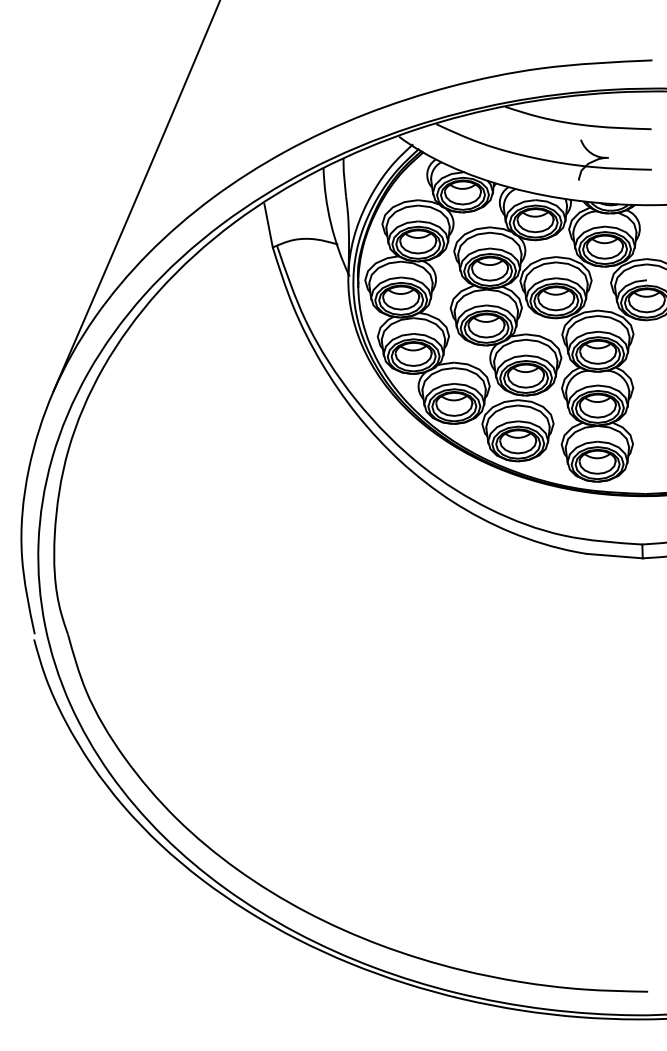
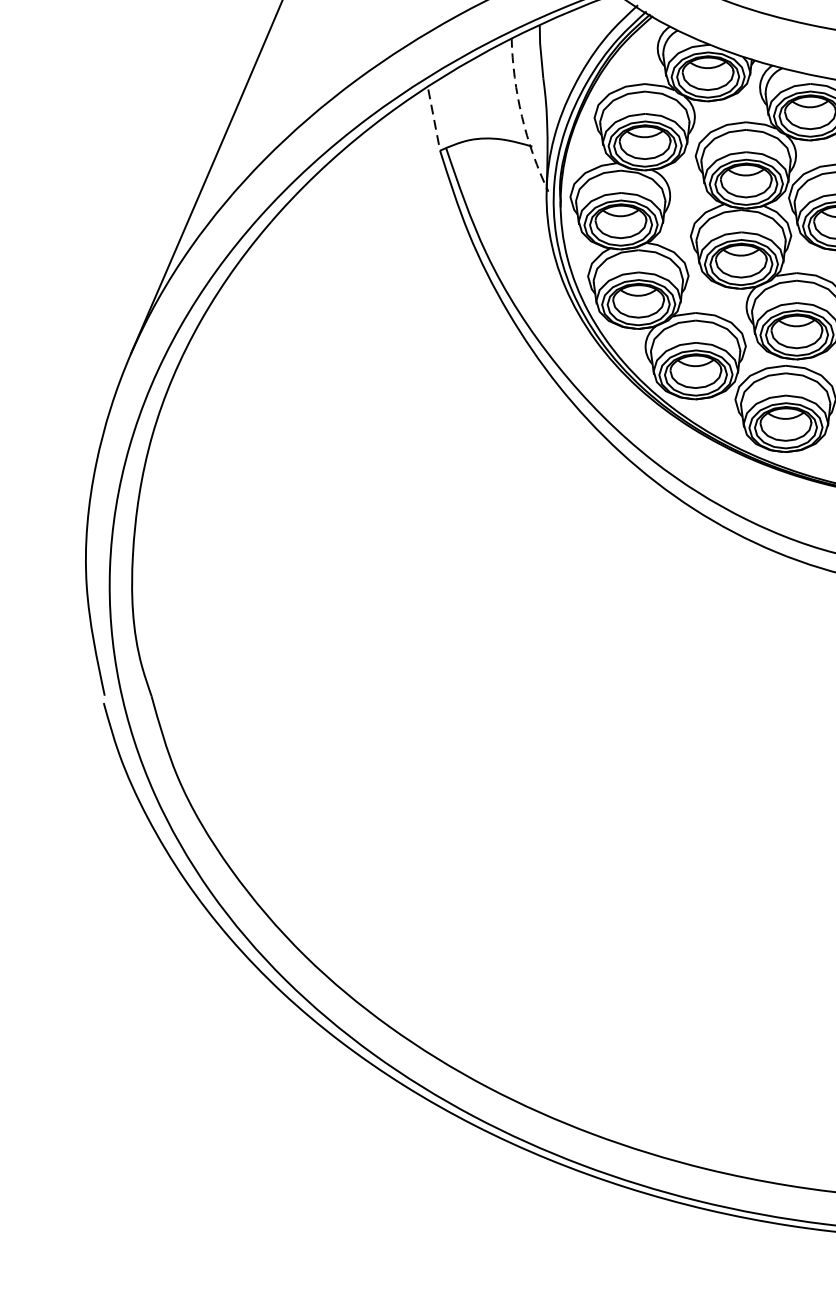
arc: (330, 223) -> (521, 116), solid -> dashed
line: (268, 226) -> (434, 121), solid -> dashed

